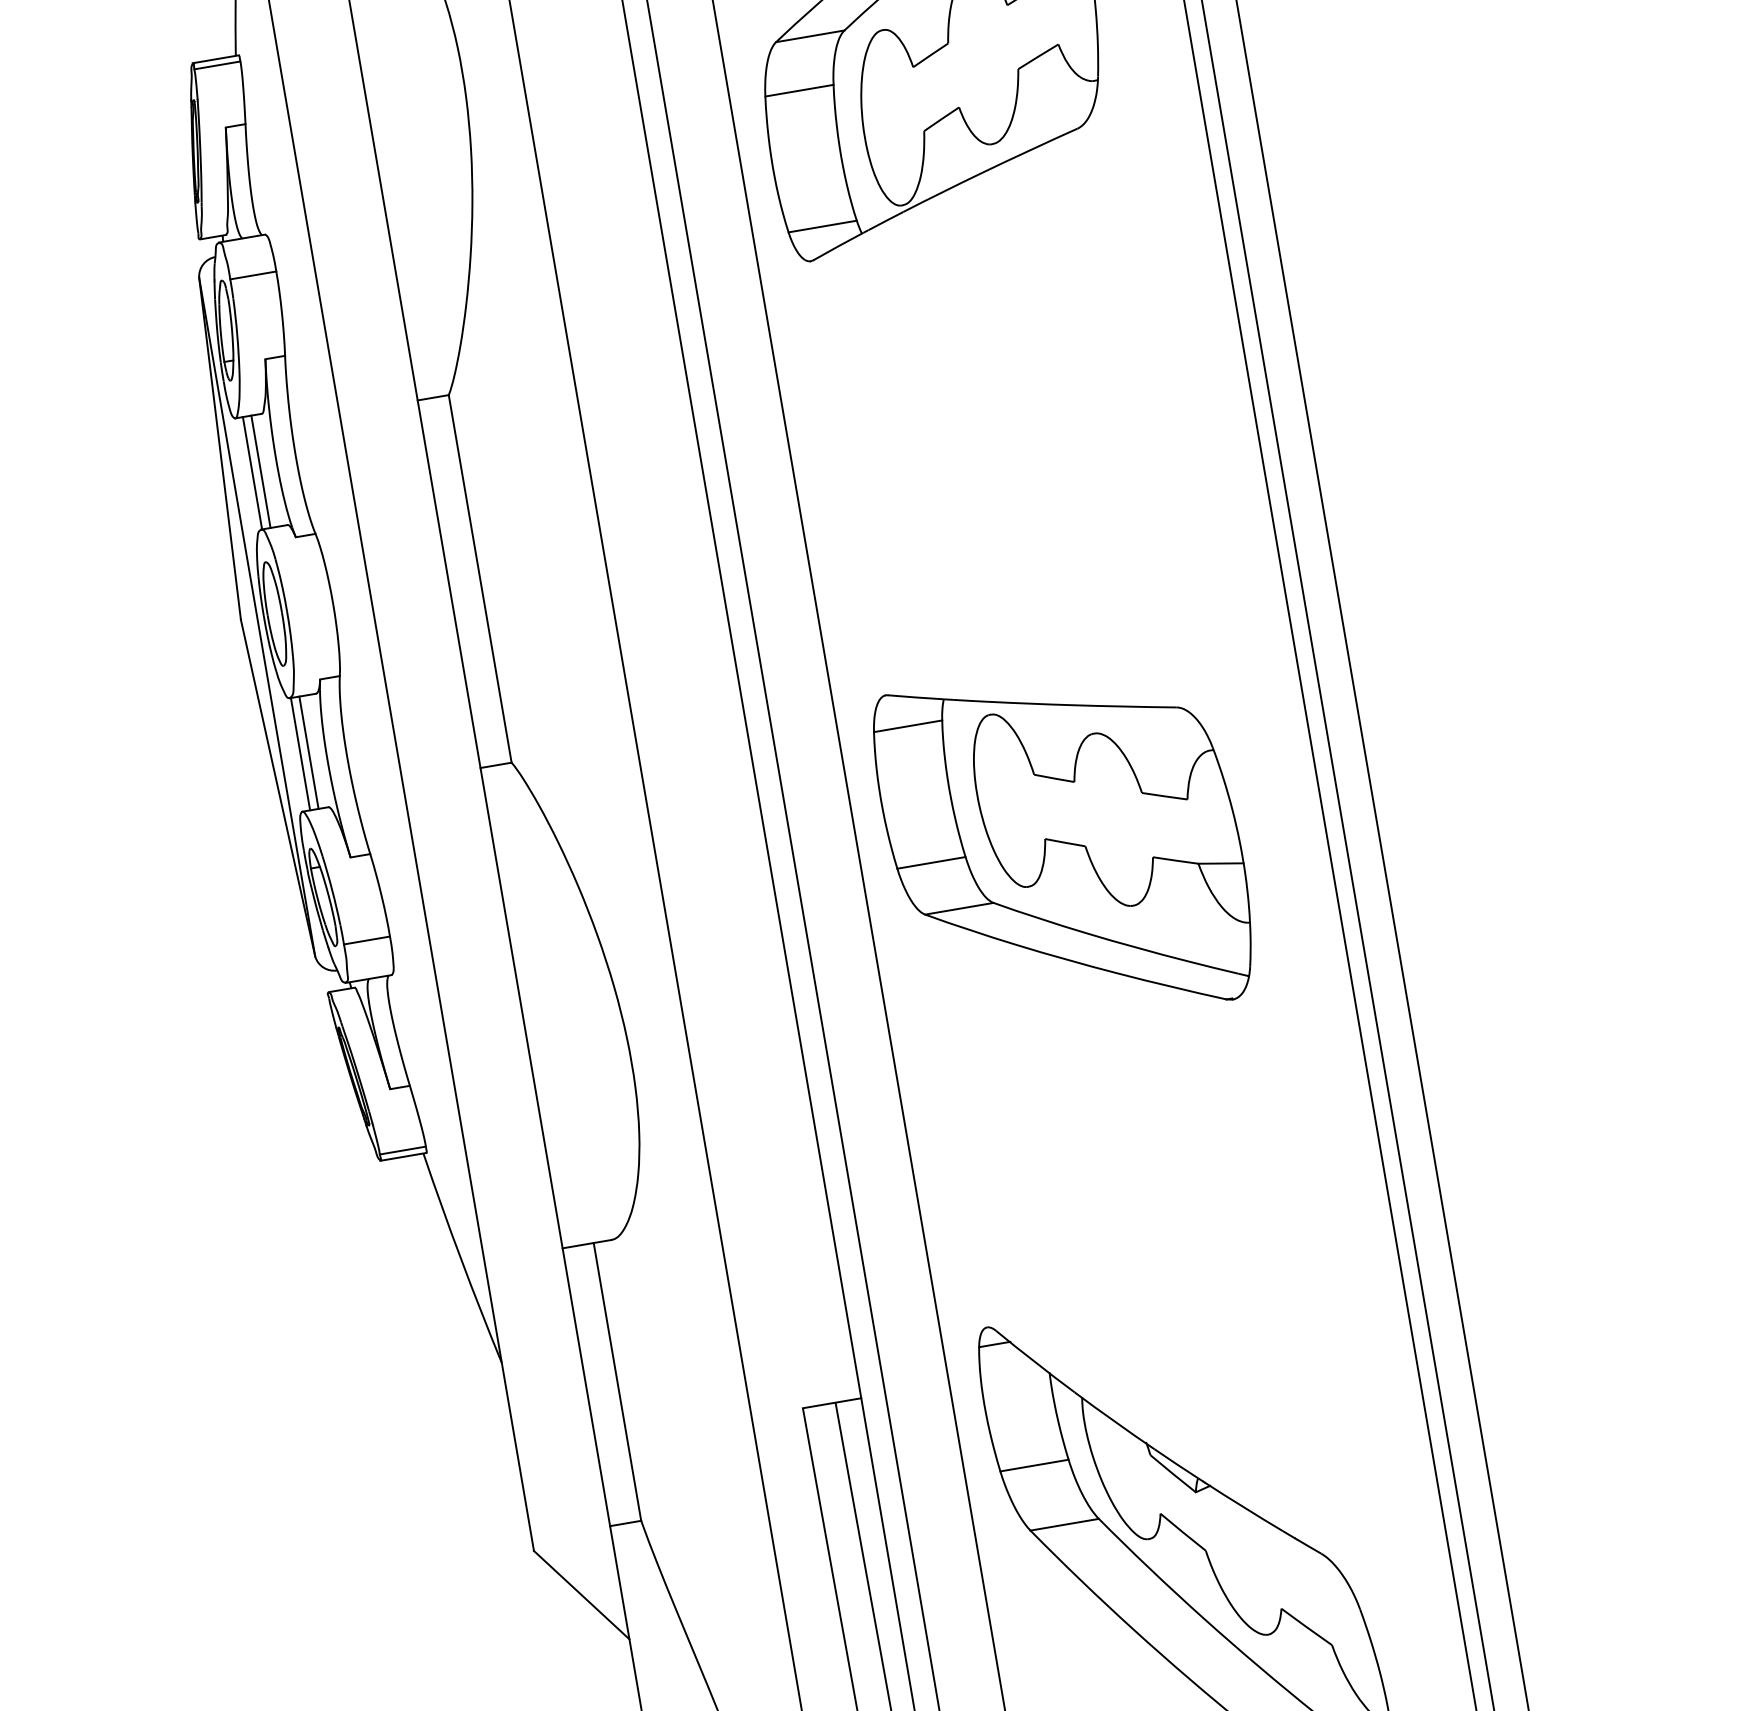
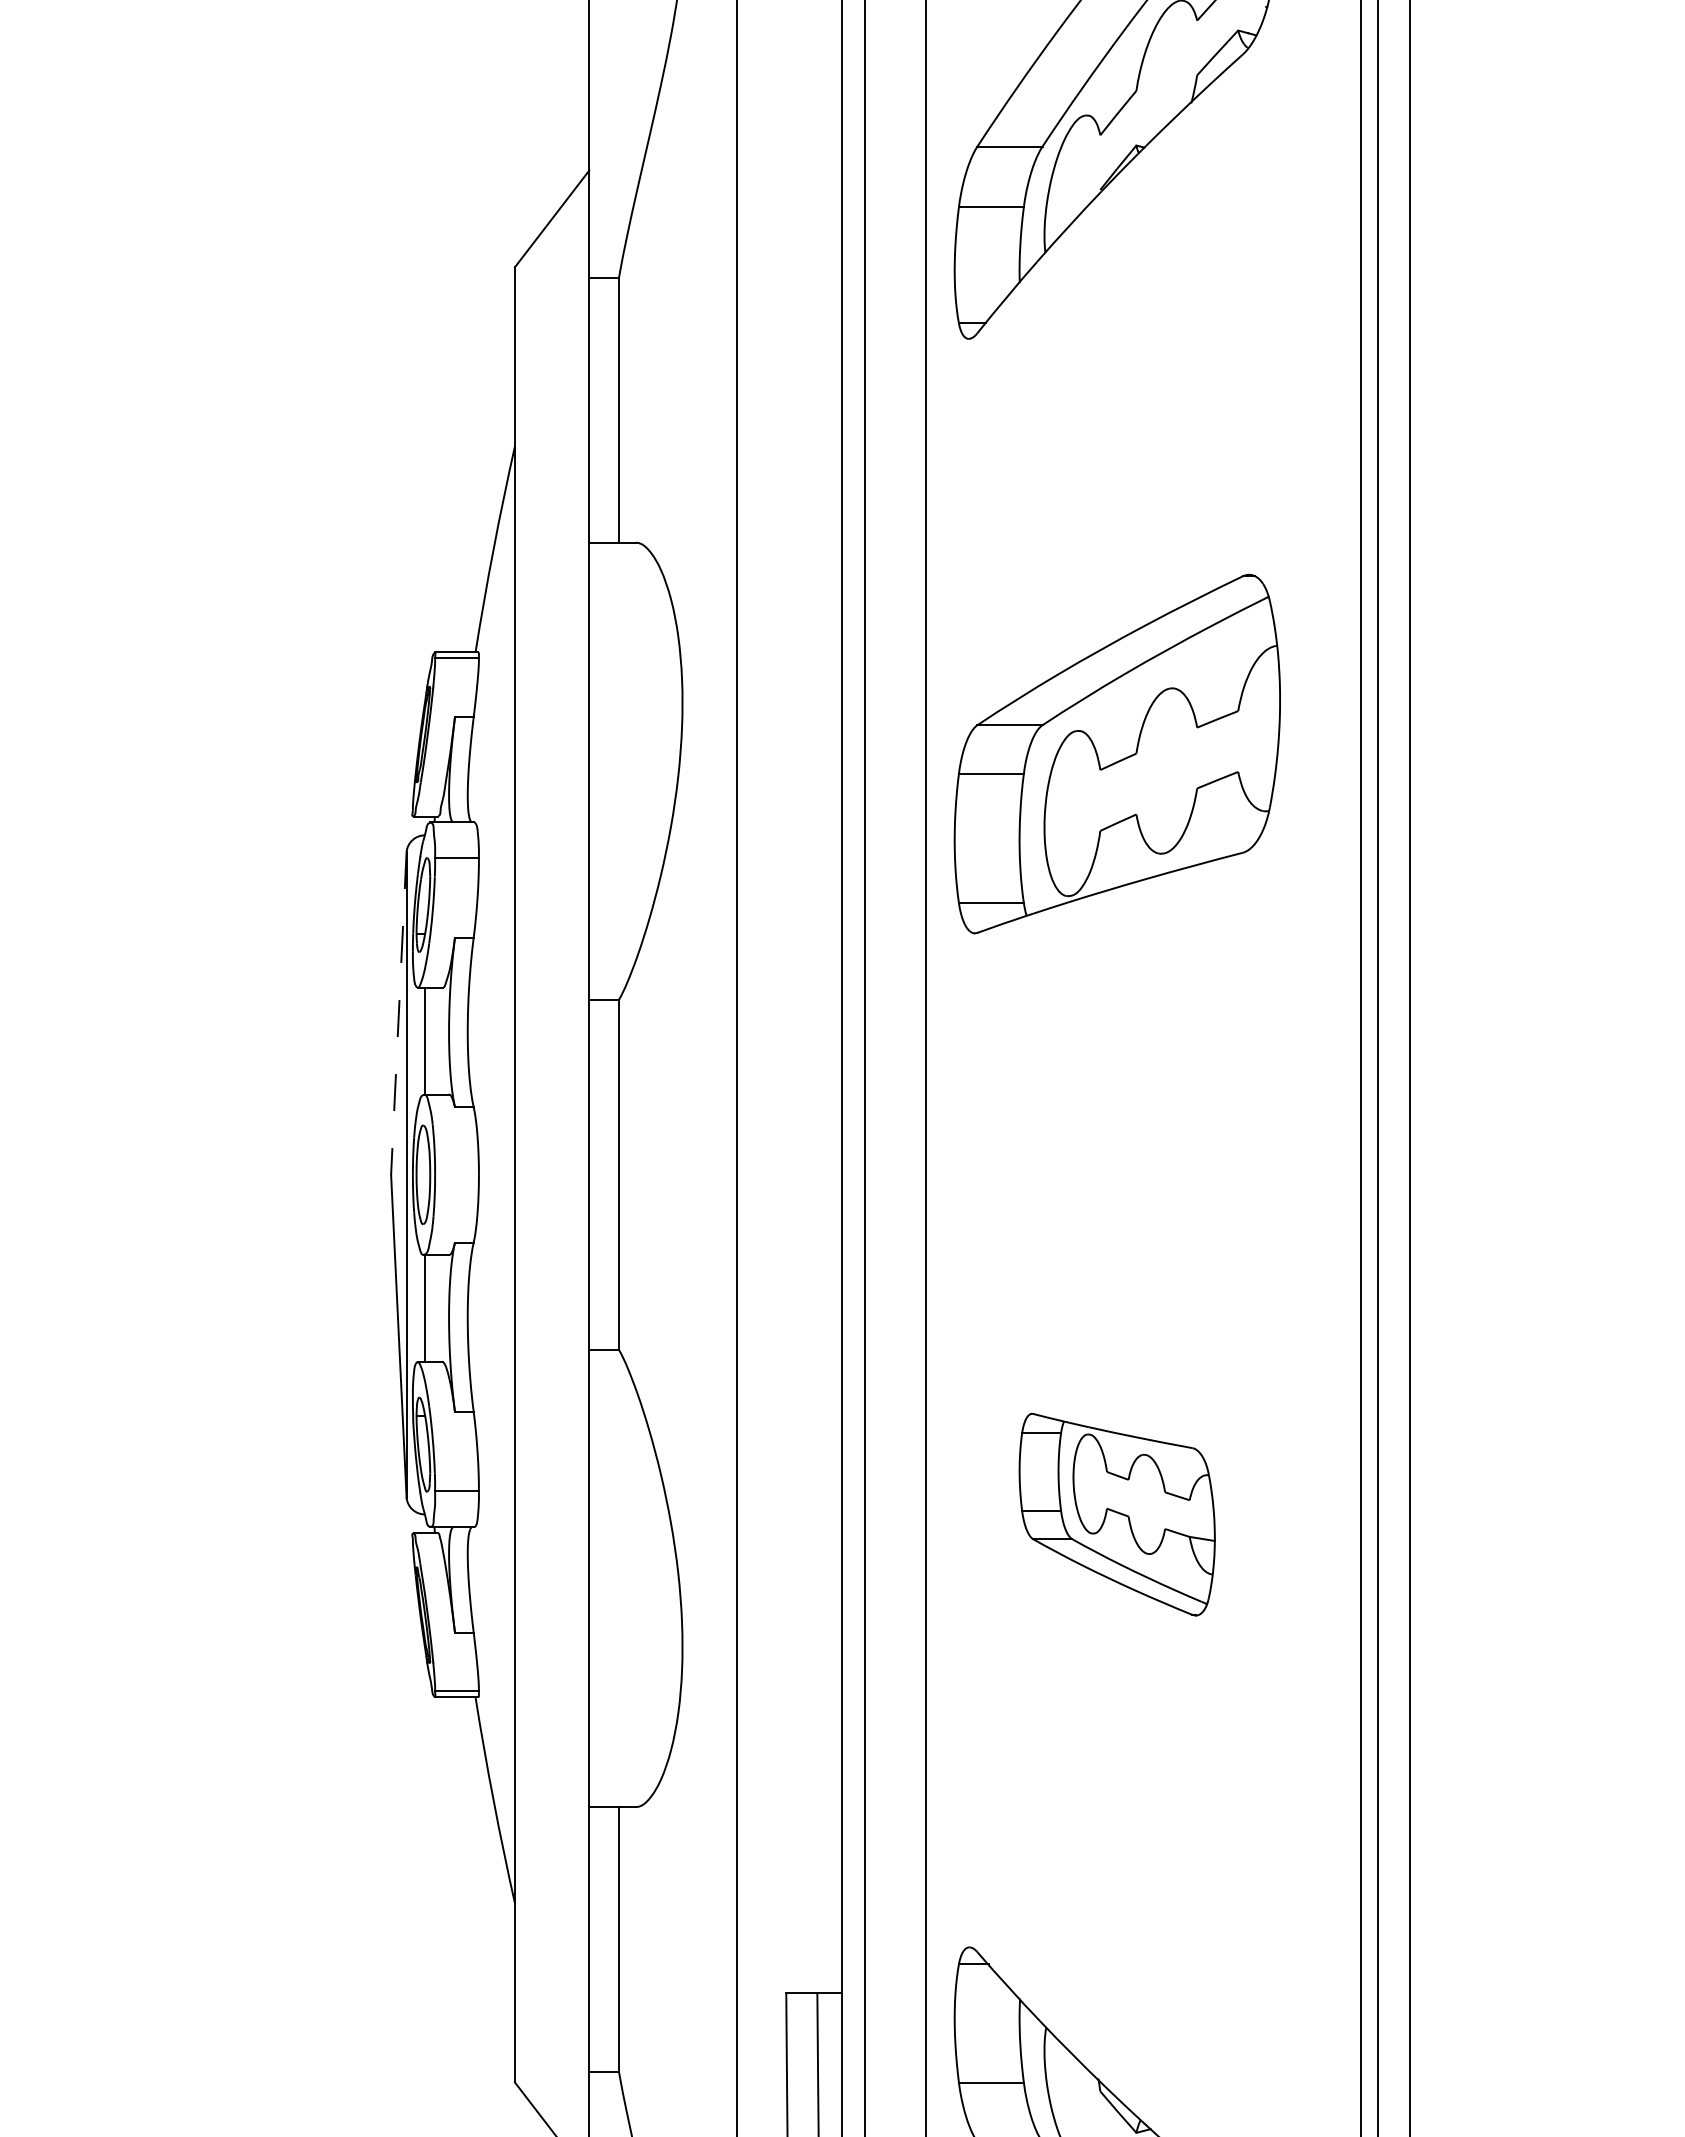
line: (219, 448) -> (398, 1013), solid -> dashed
line: (261, 471) -> (433, 1040), removed
line: (309, 752) -> (433, 1308), removed
part: (1063, 846) -> (1116, 1514), size x0.6

